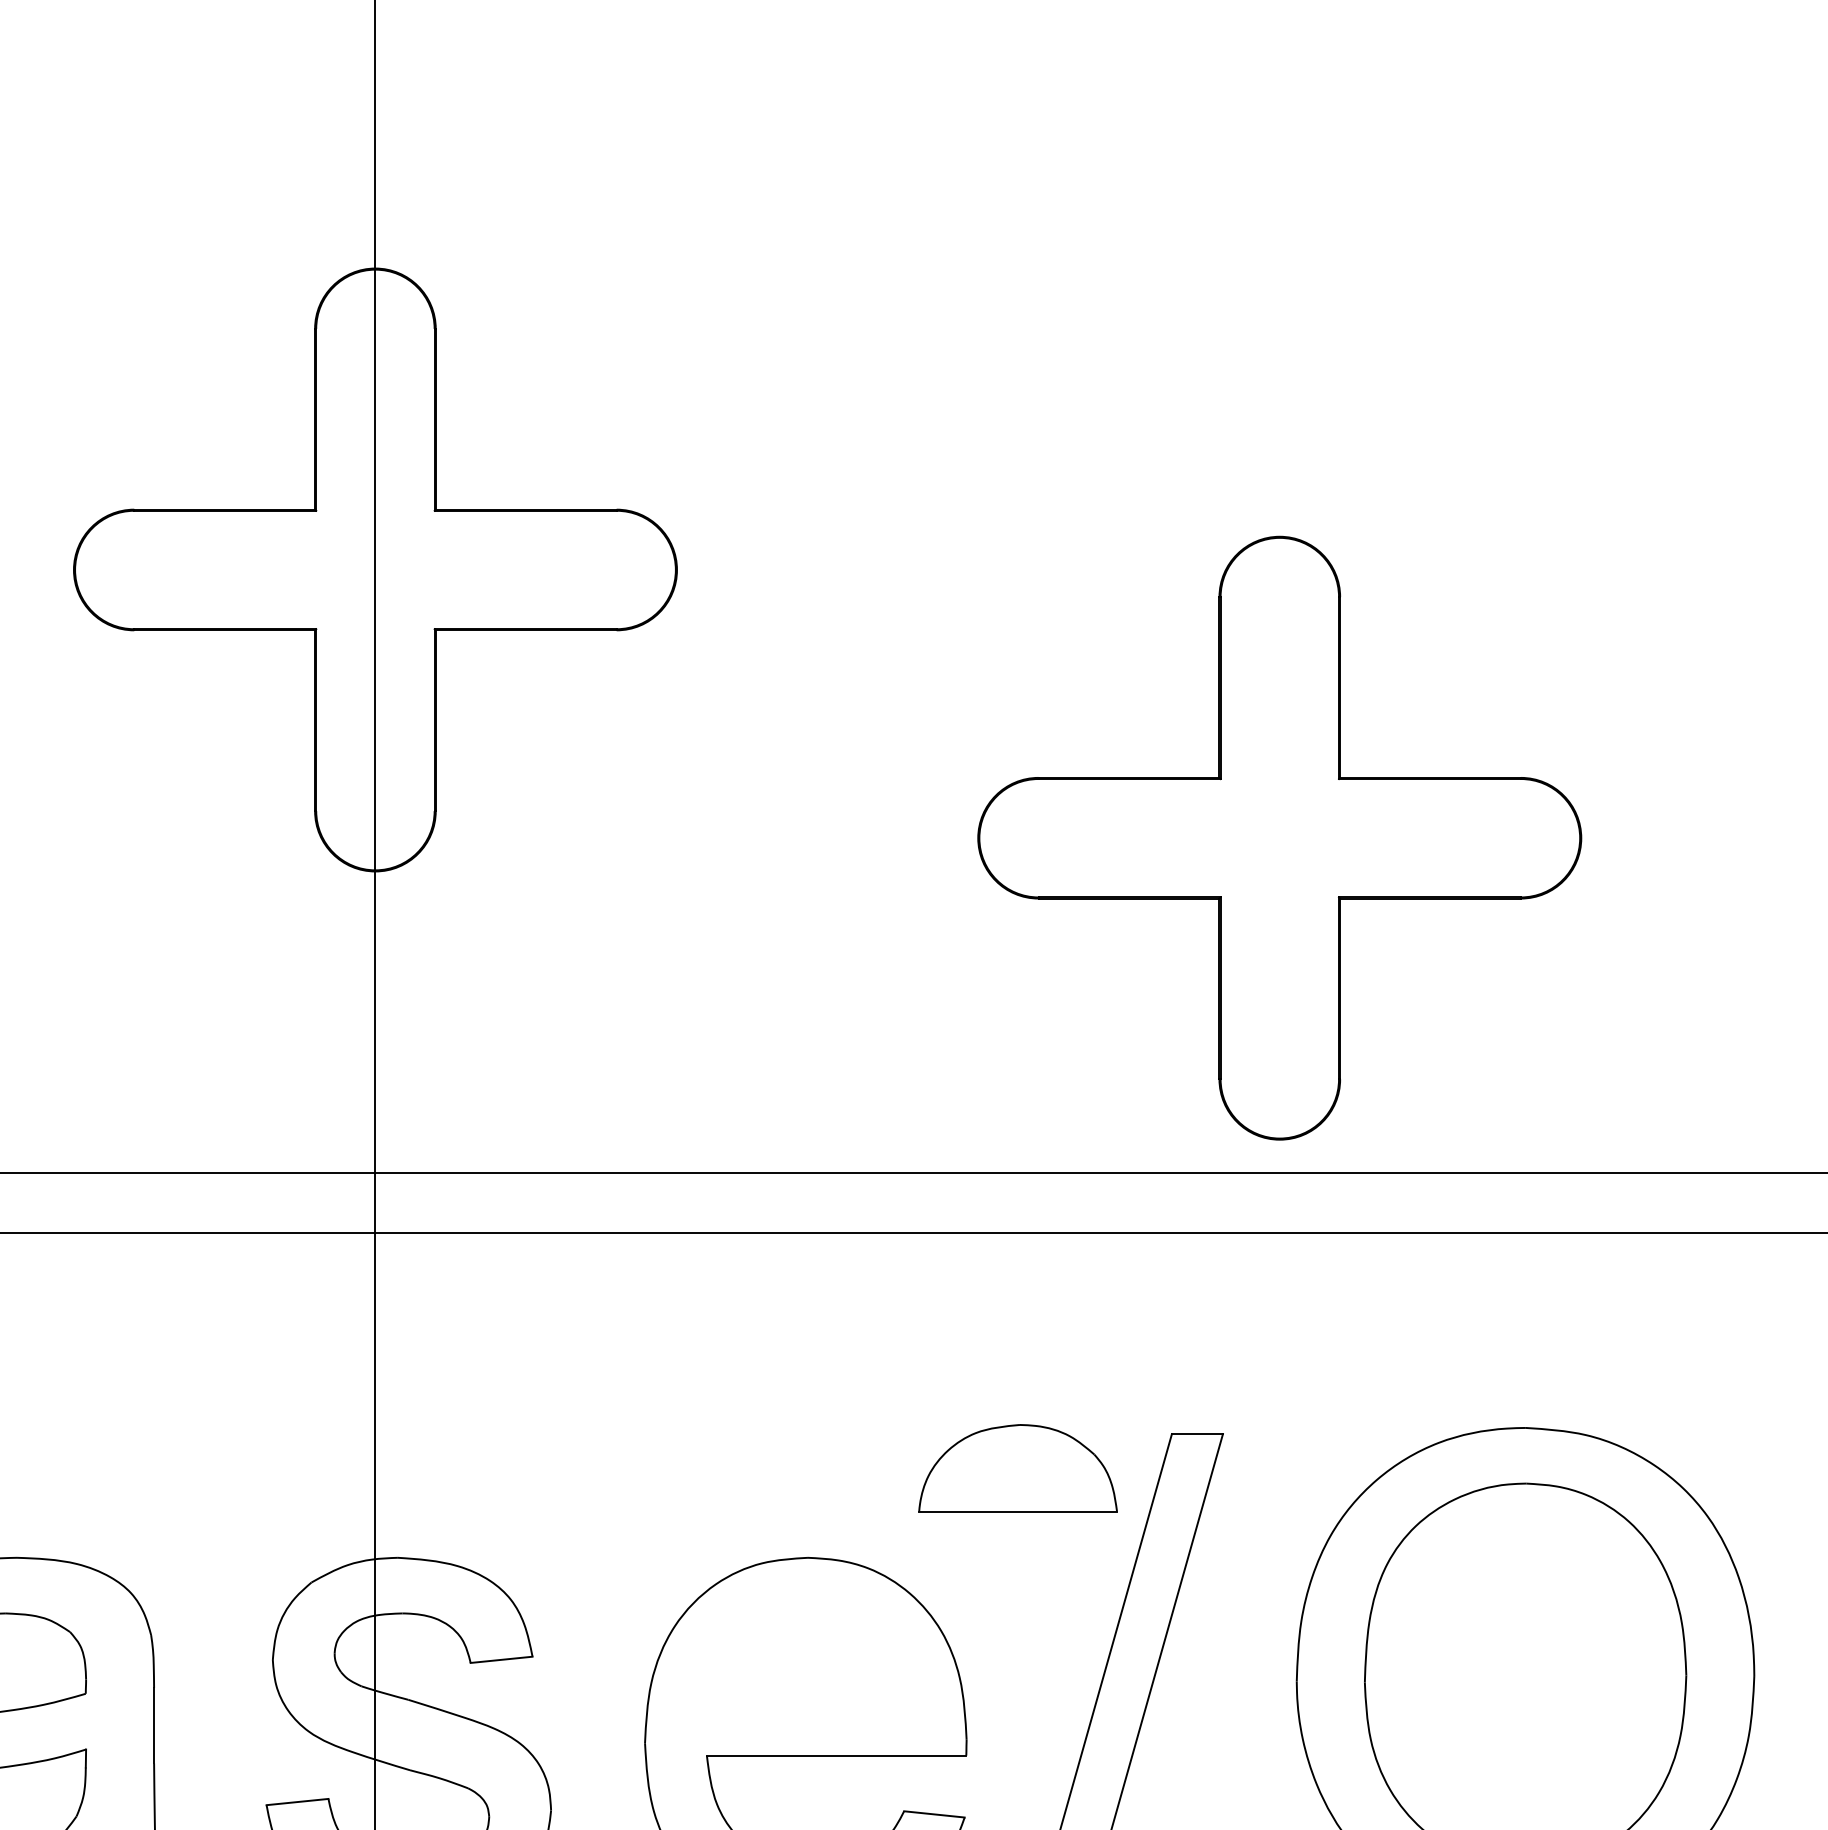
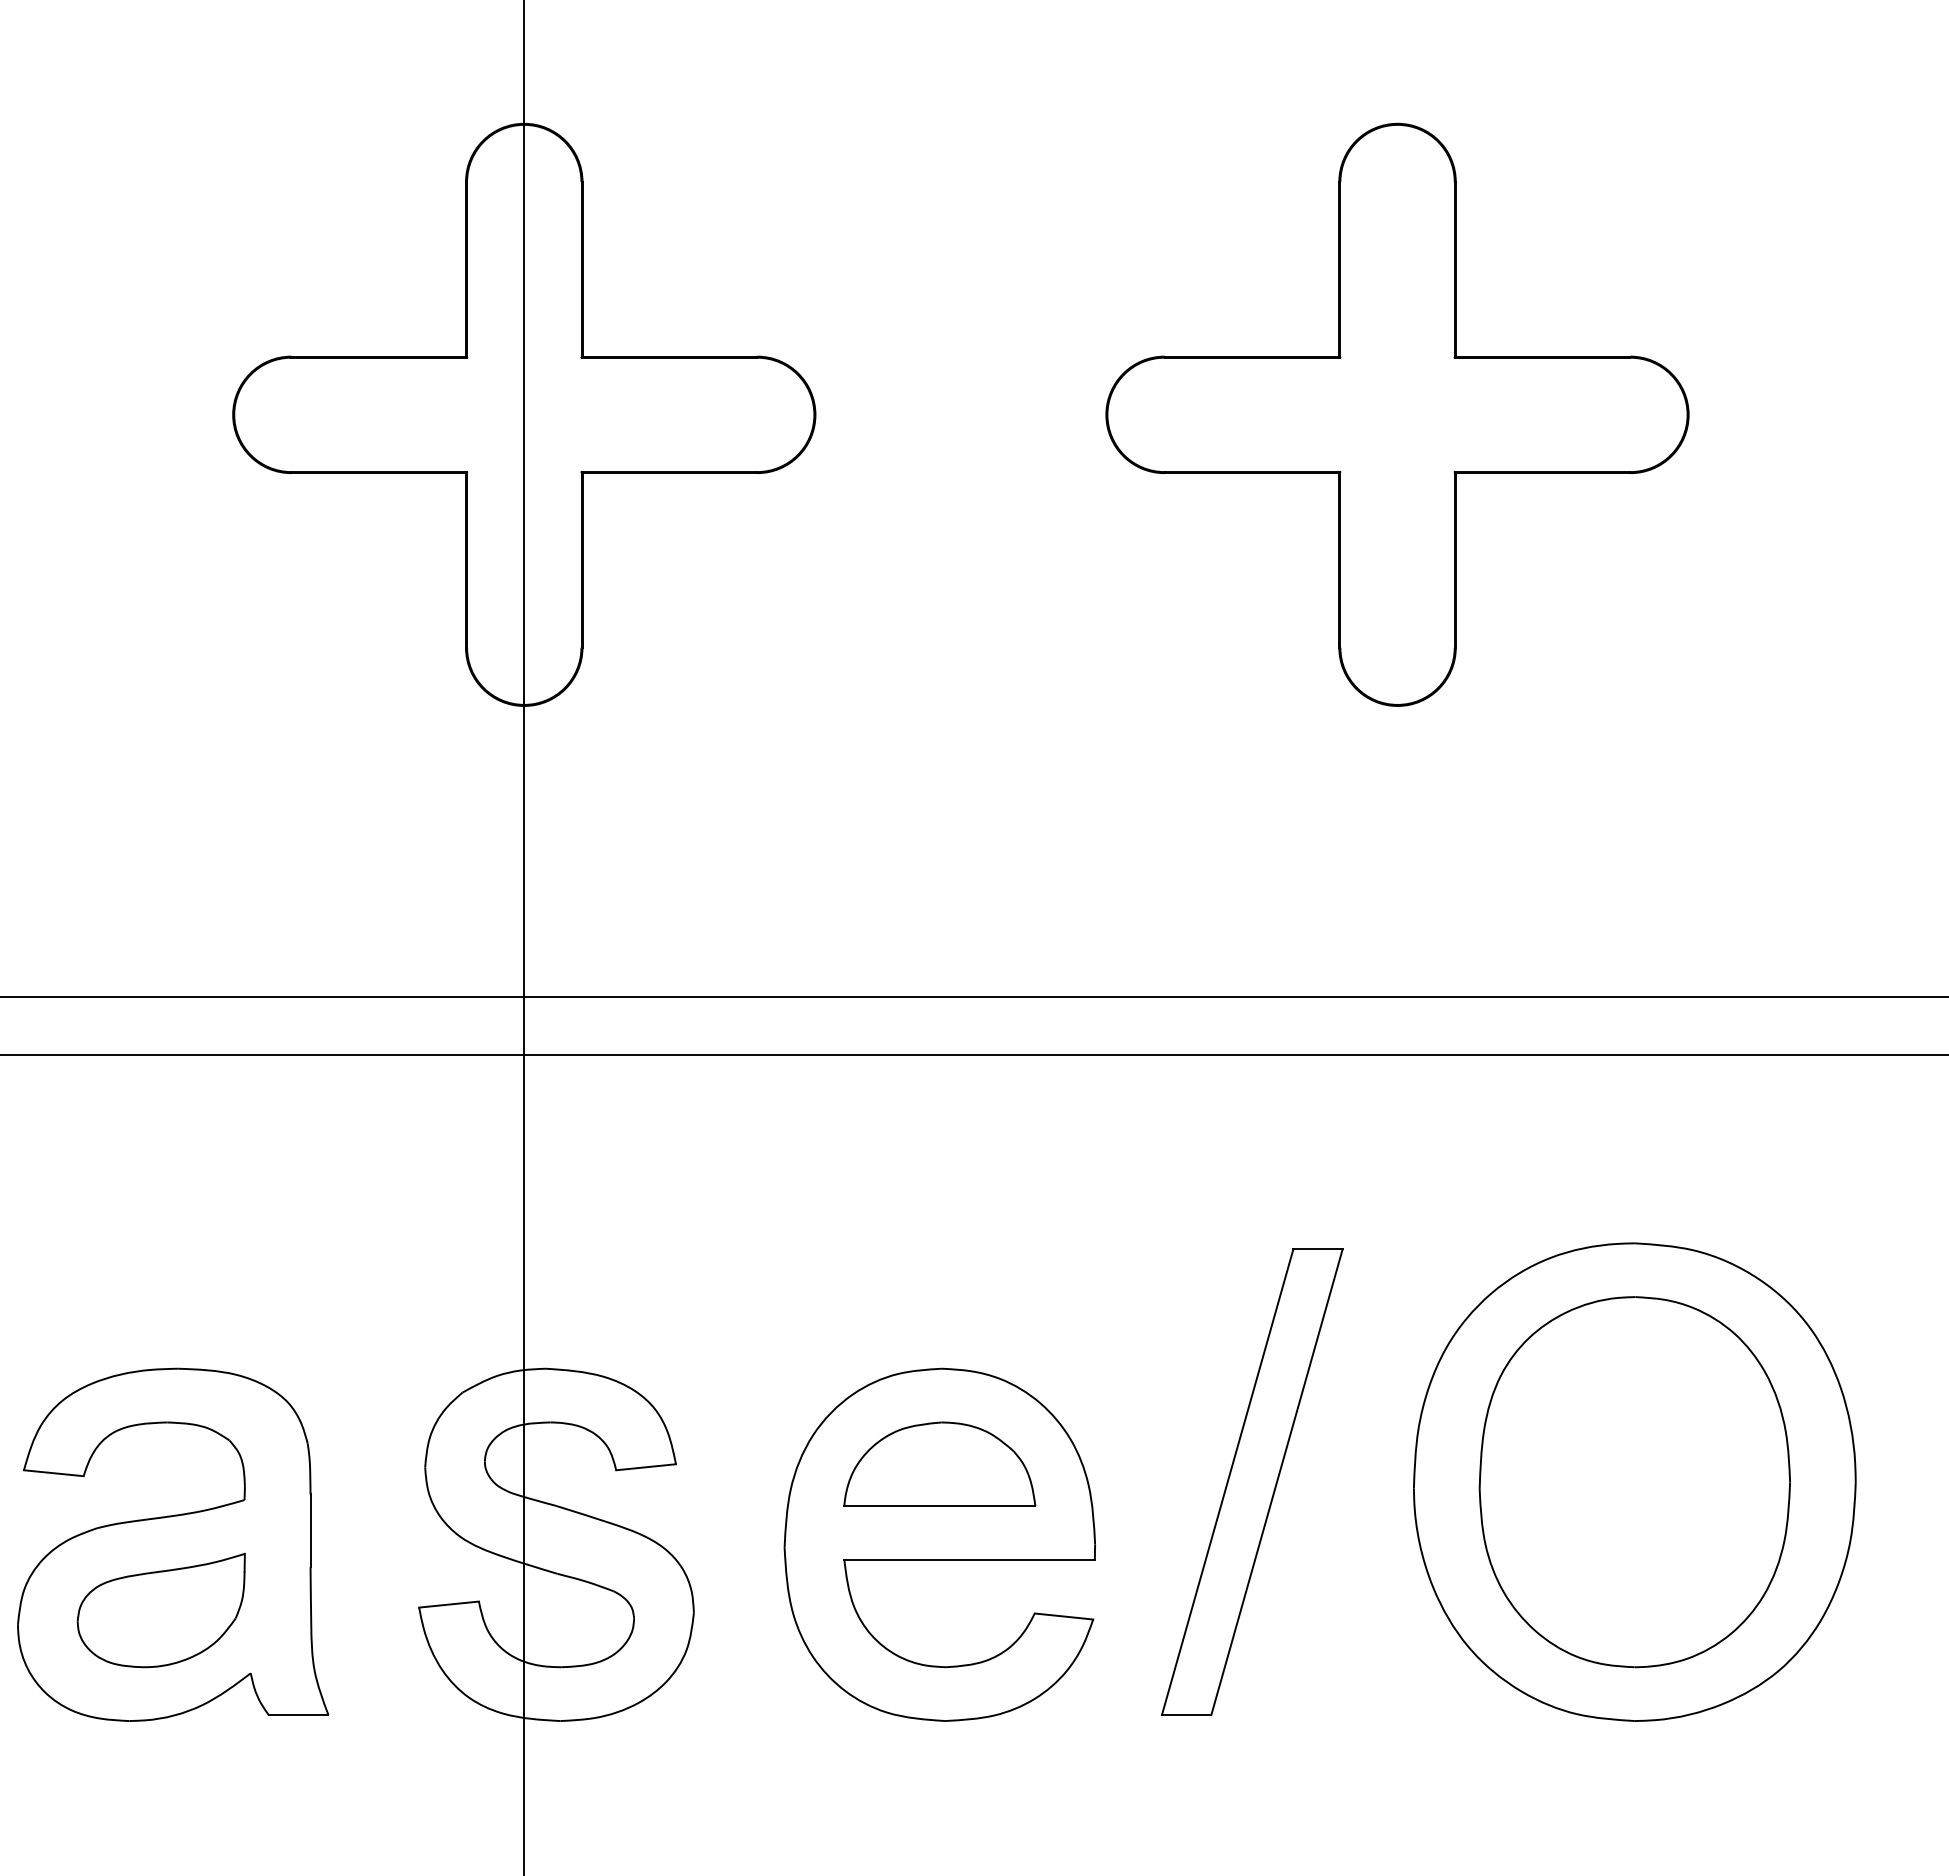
part: (1279, 837) -> (1397, 414), moved
part: (1017, 1467) -> (939, 1463), moved

